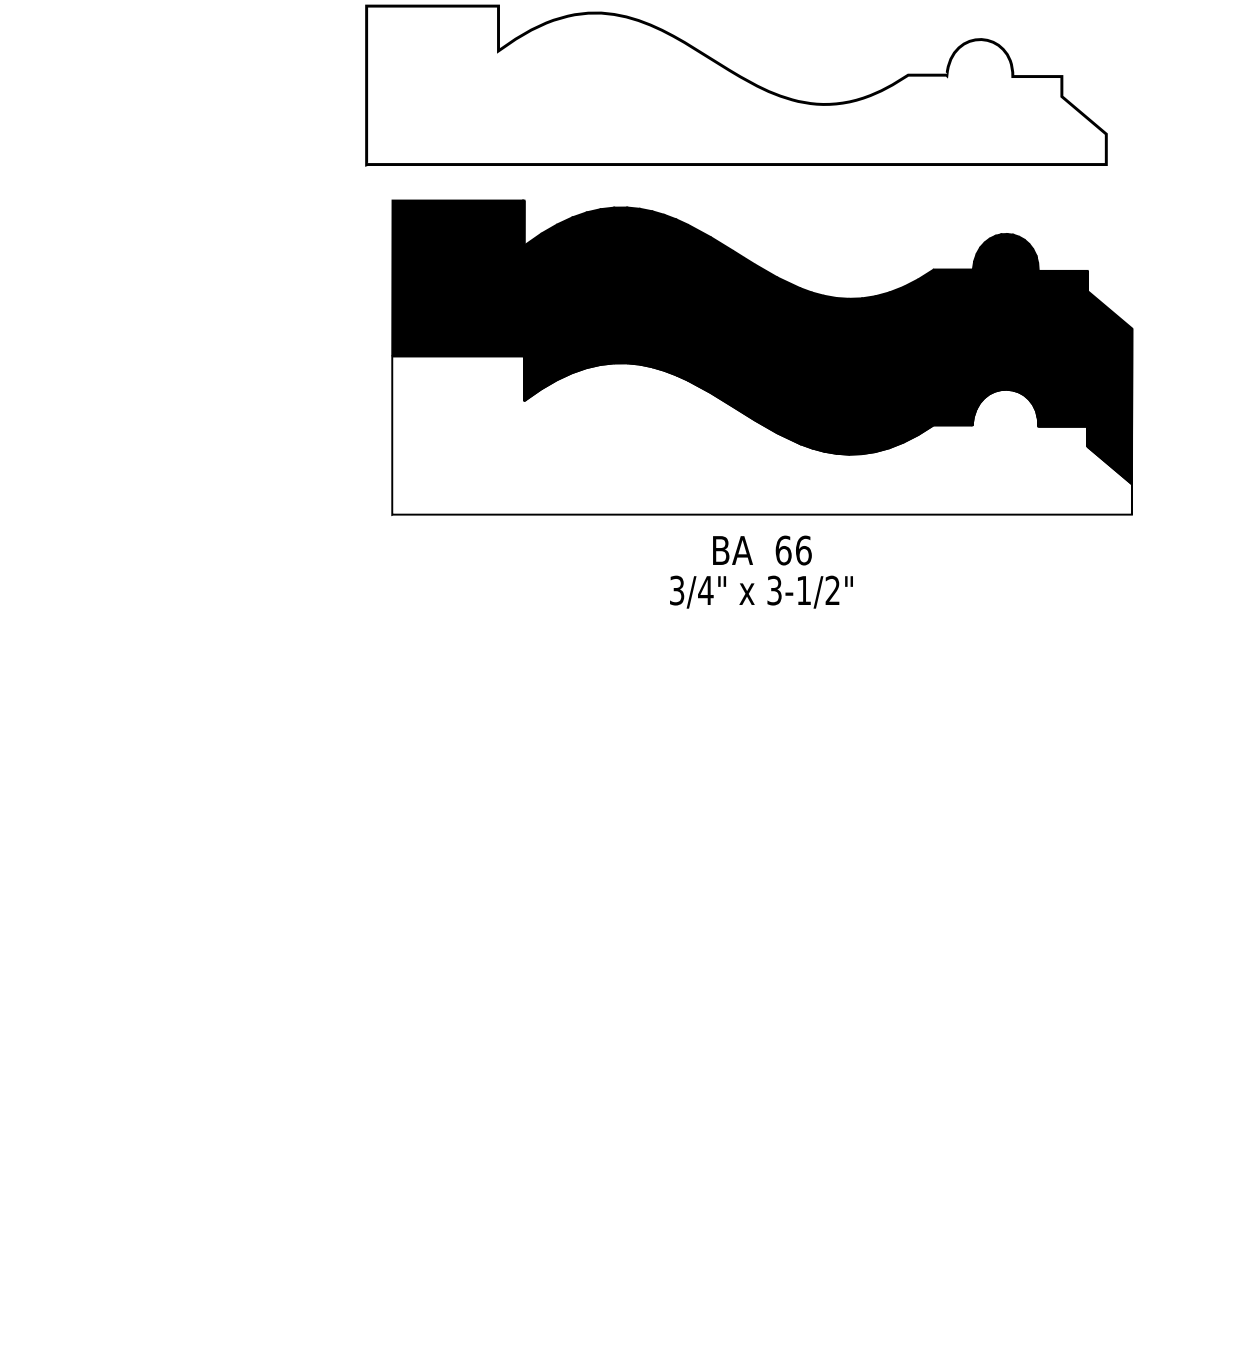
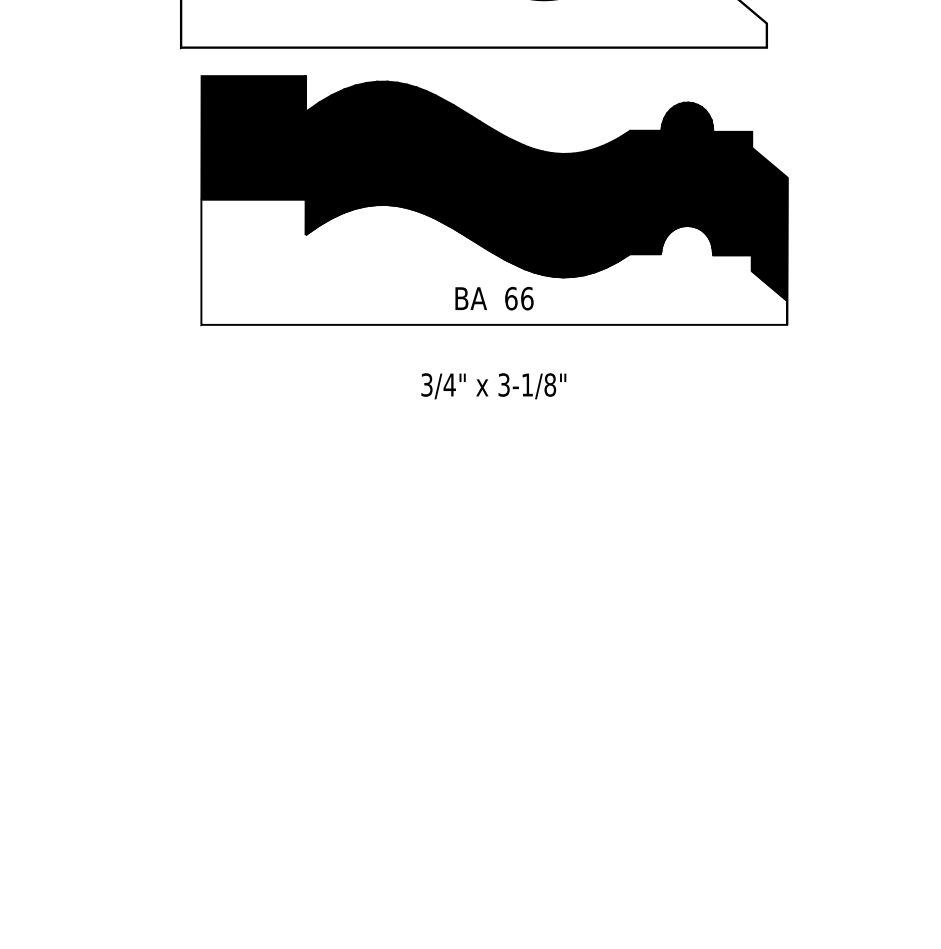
text: (762, 550) -> (494, 298), moved
text: (832, 590) -> (550, 384), 3-1/2" -> 3-1/8"

